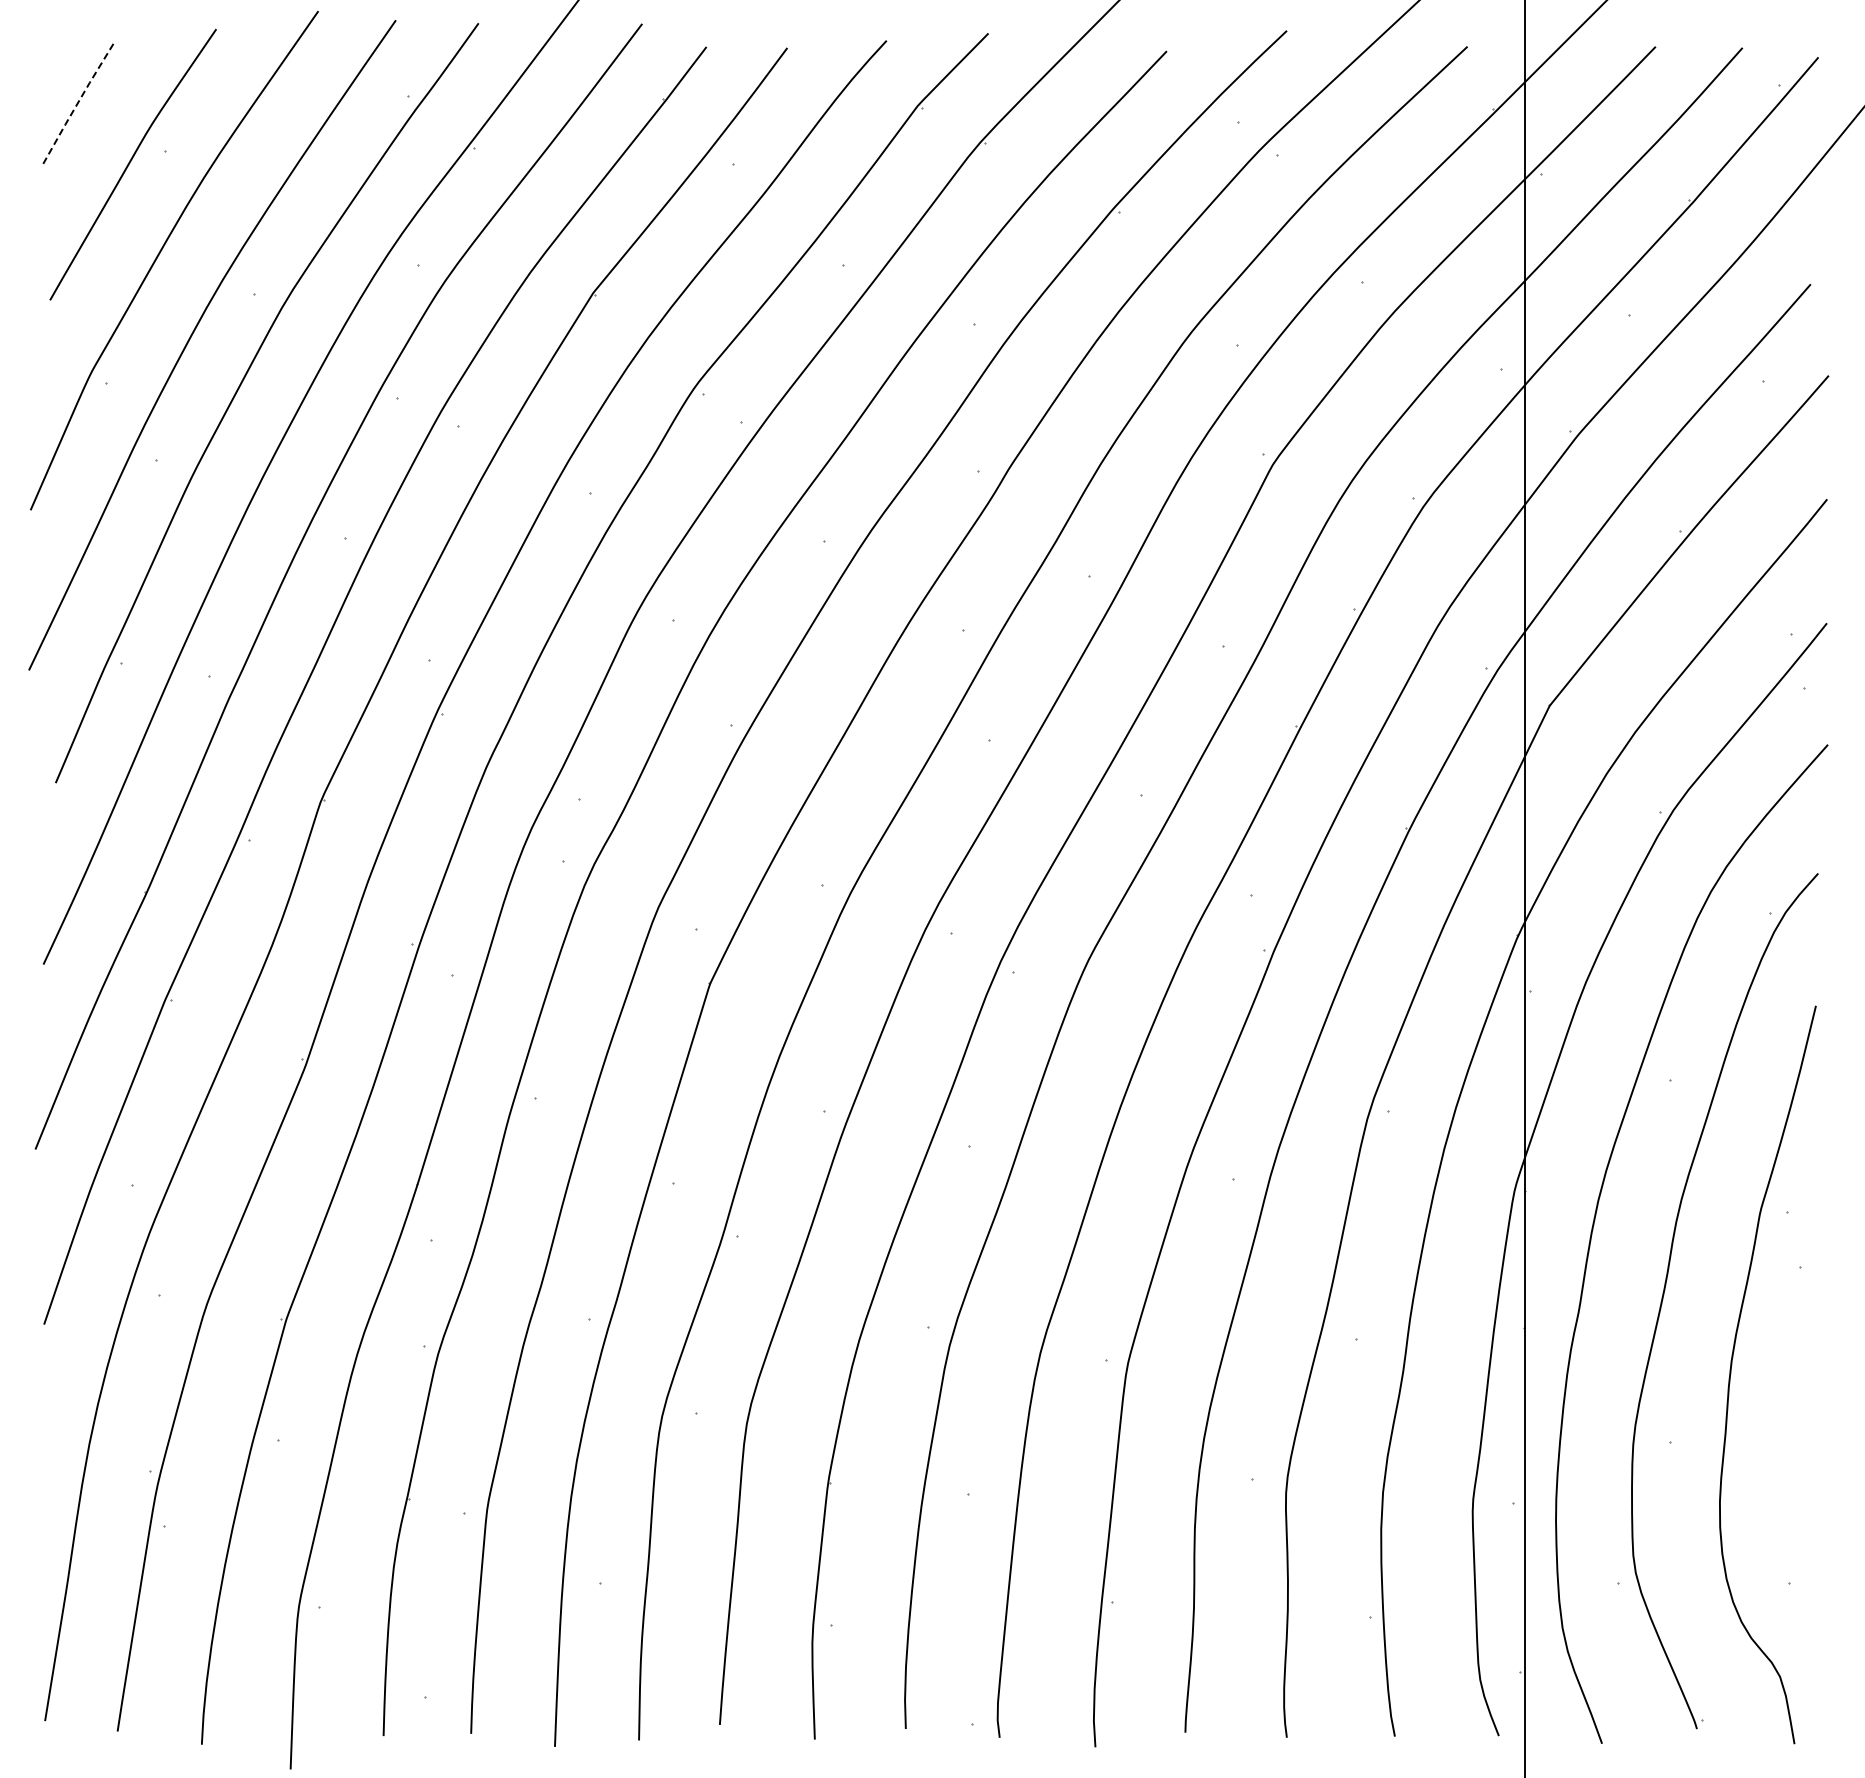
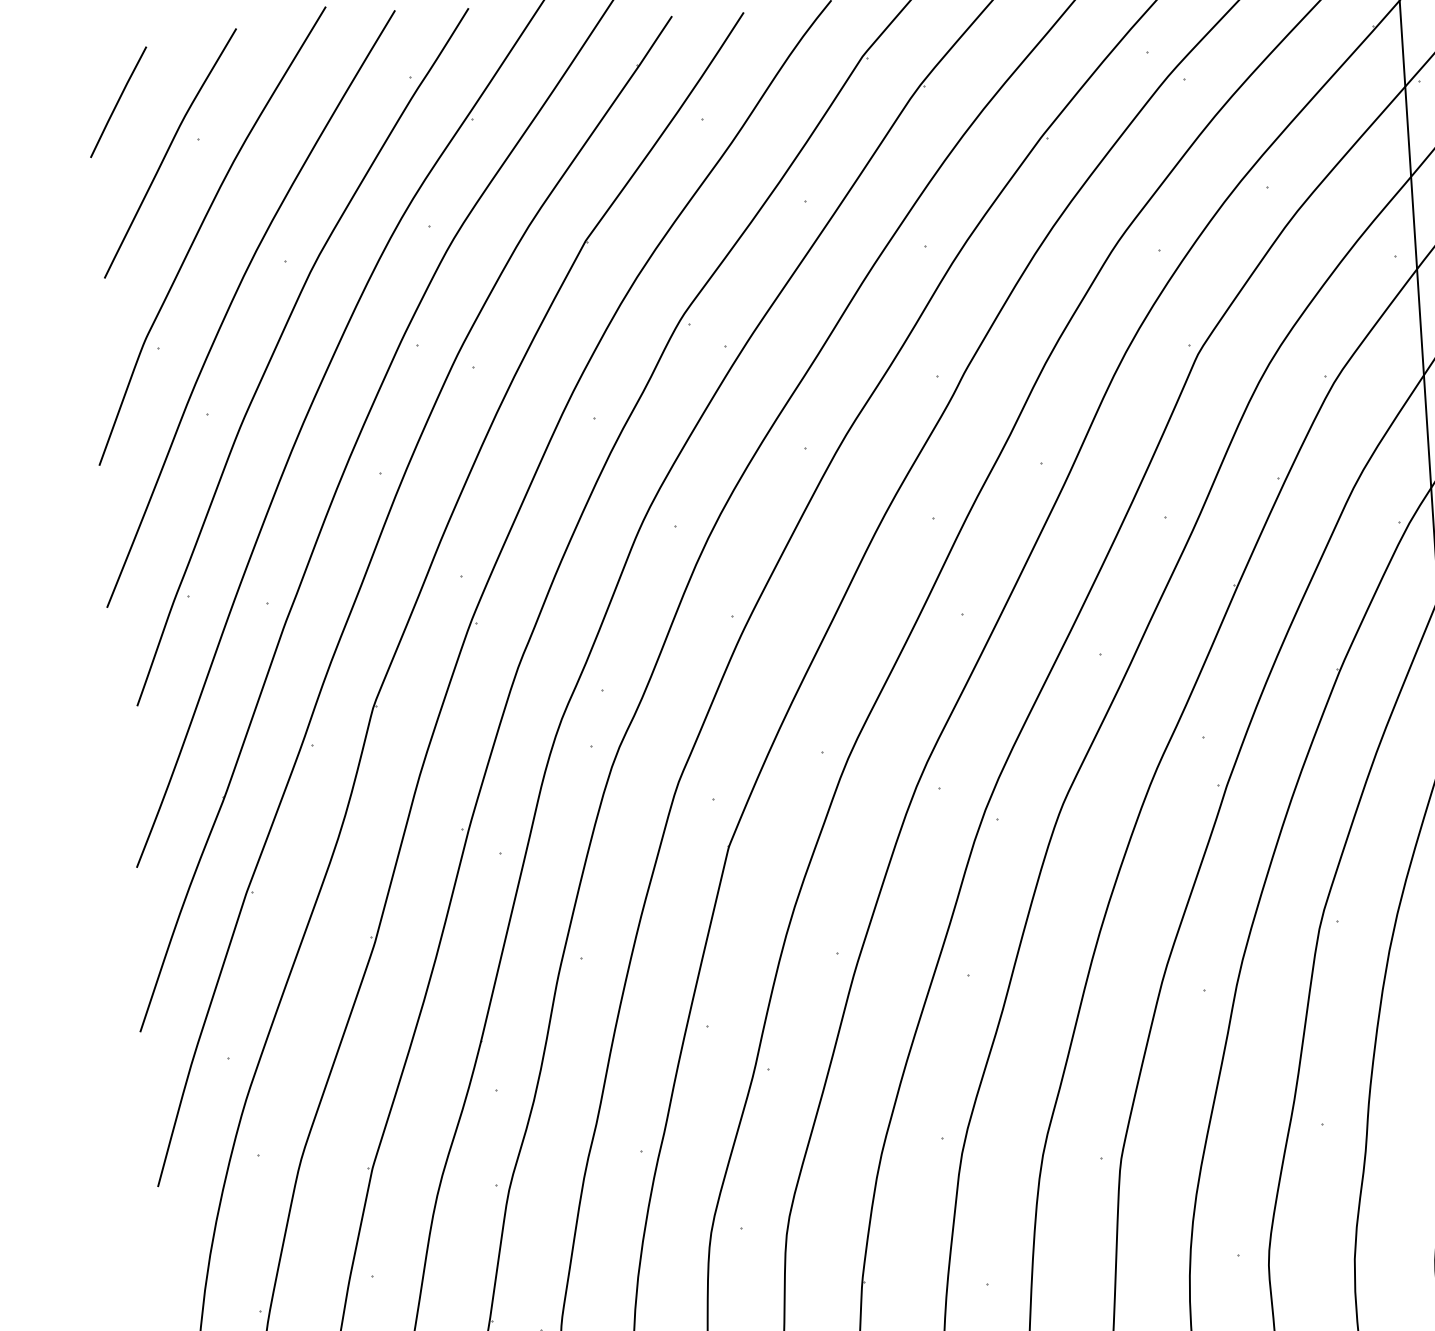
line: (78, 102) -> (118, 101), dashed -> solid

